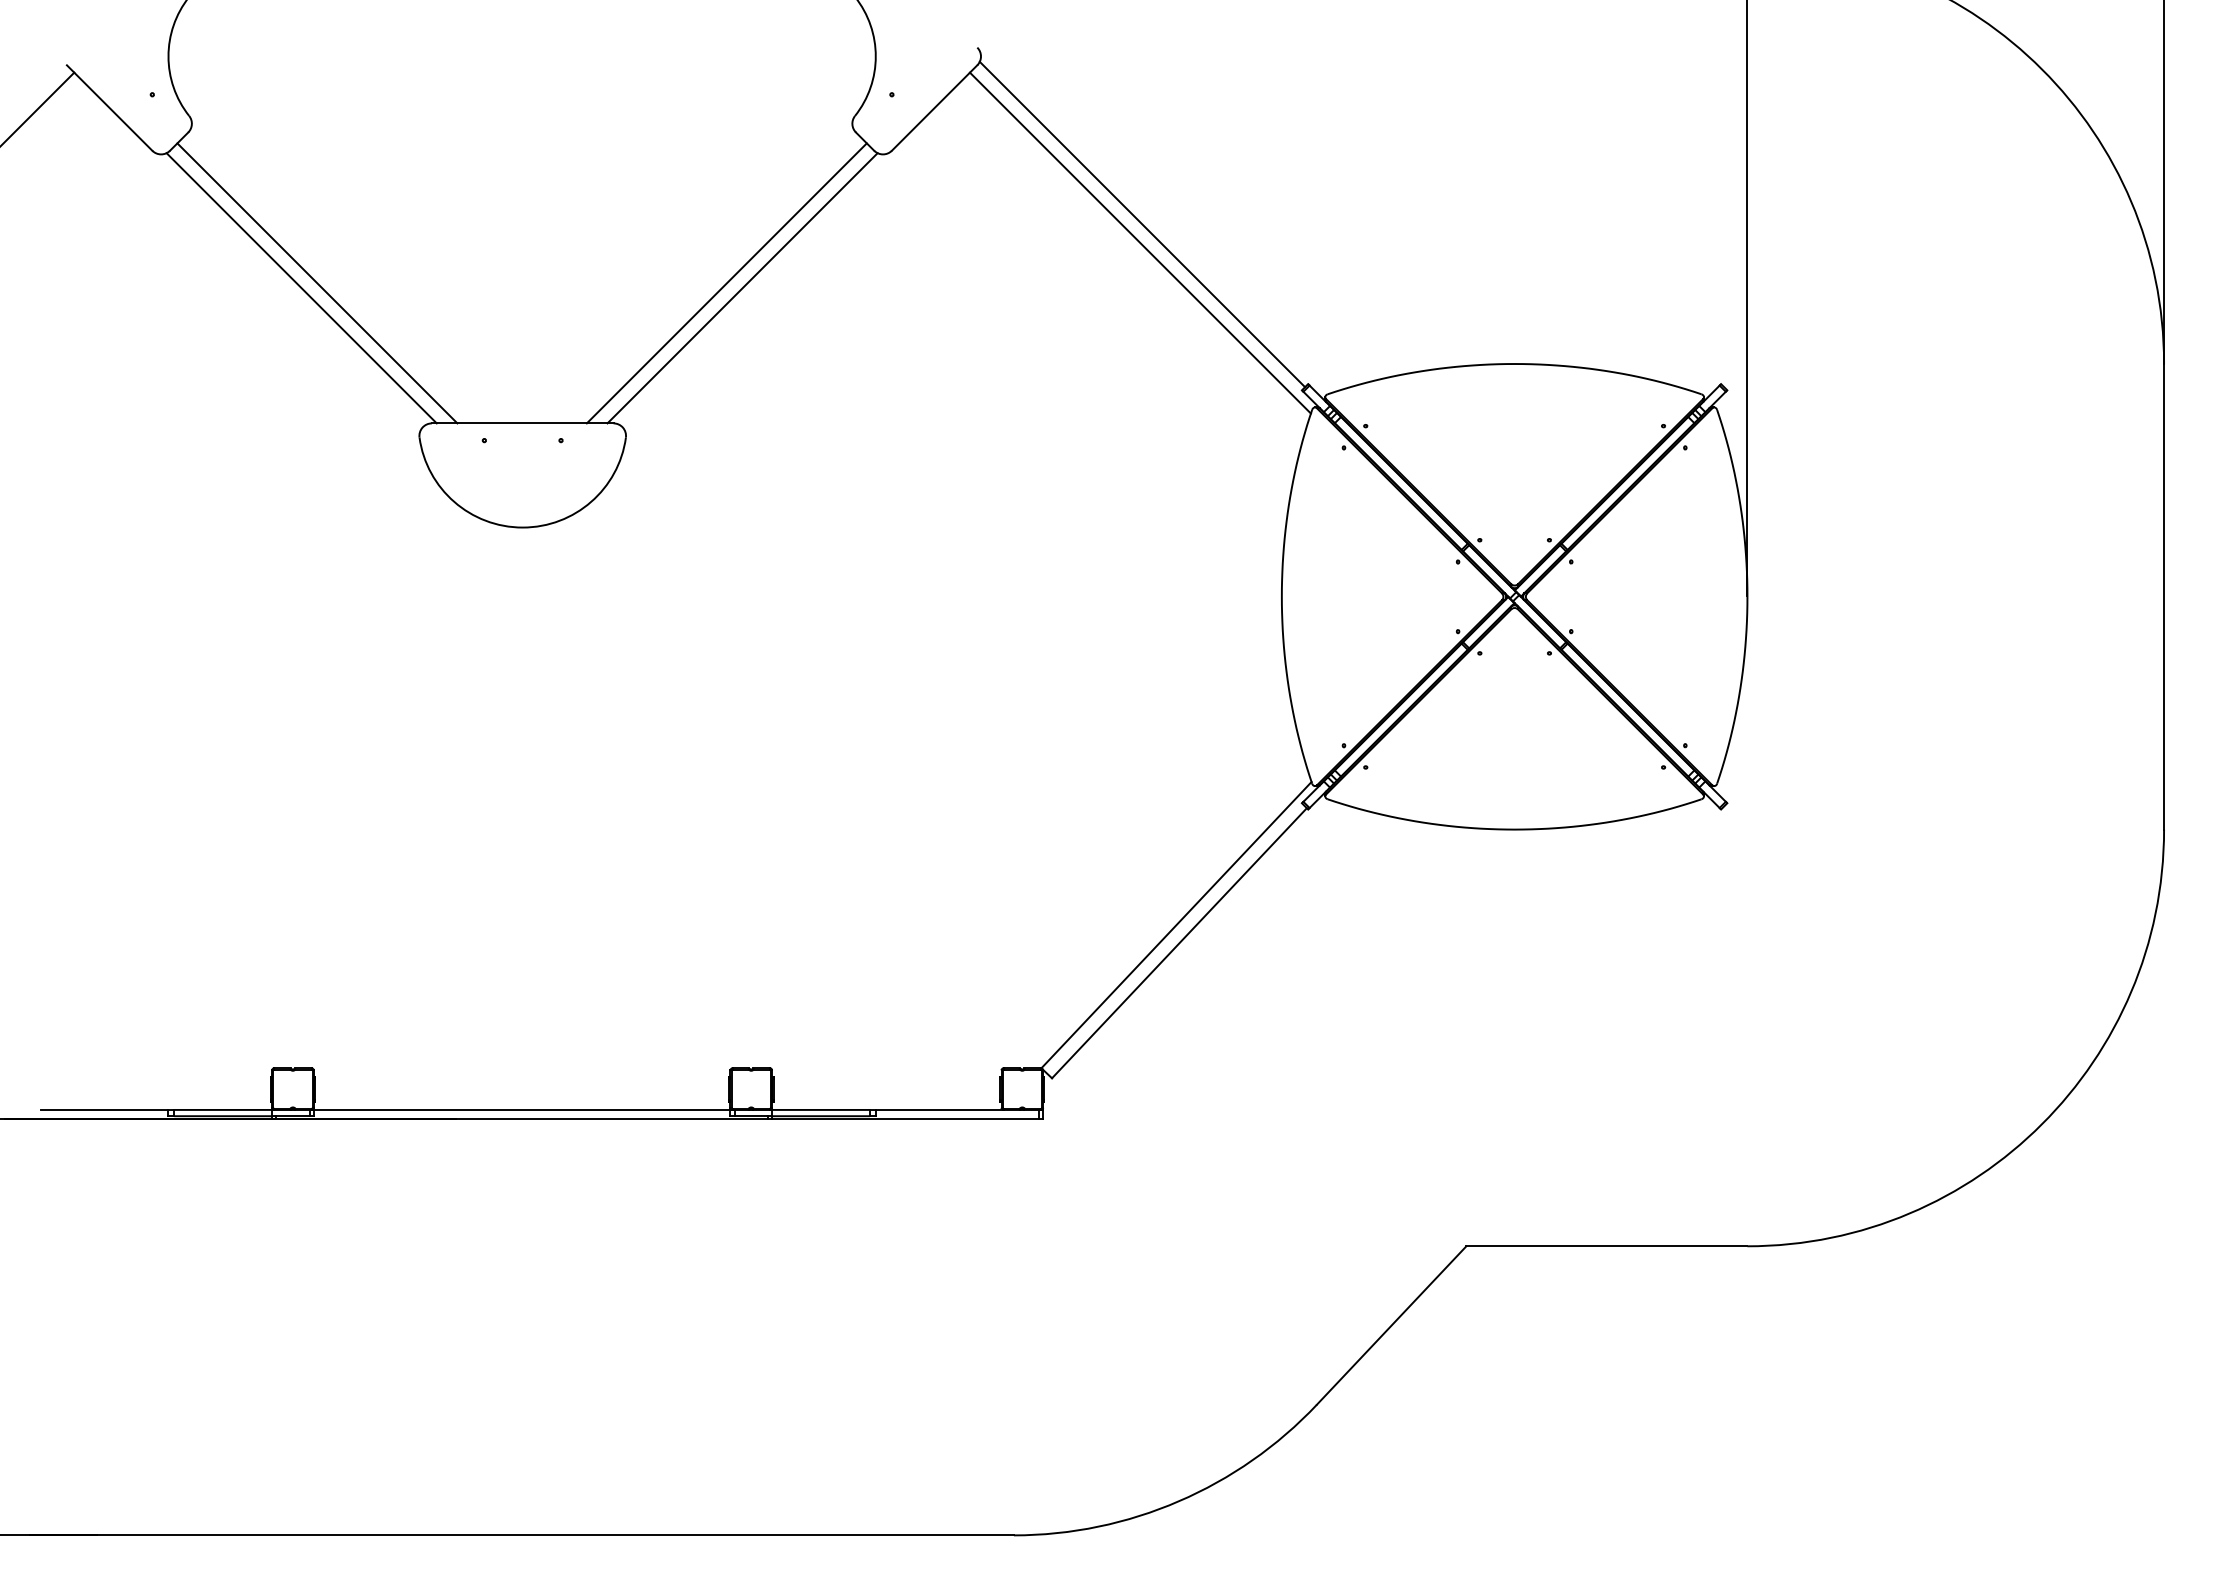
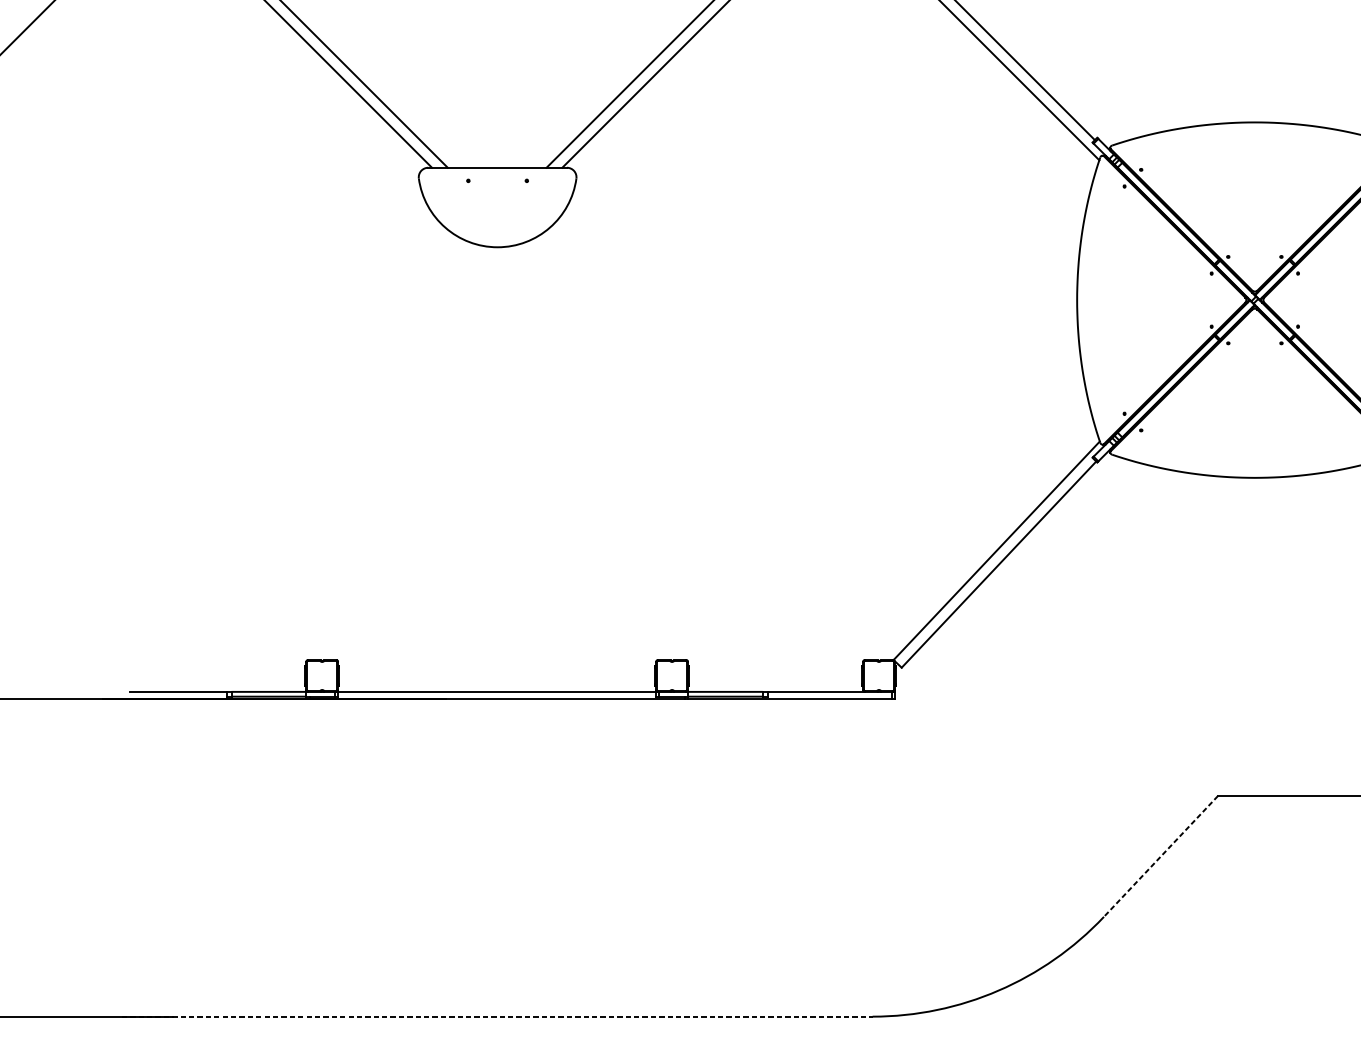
line: (1391, 1325) -> (1160, 856), solid -> dashed
line: (522, 1535) -> (497, 1016), solid -> dashed

